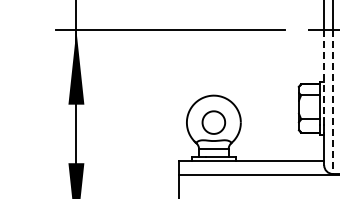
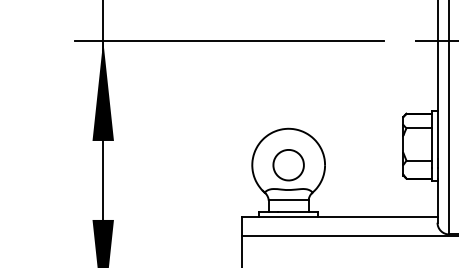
line: (324, 74) -> (437, 100), dashed -> solid
line: (332, 102) -> (448, 138), dashed -> solid

